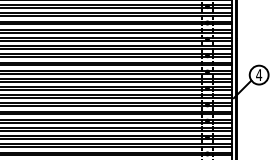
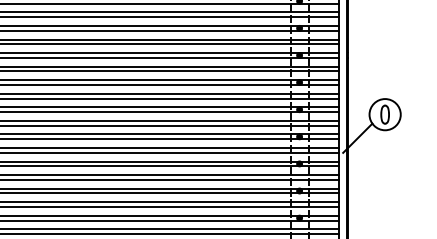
text: (259, 75) -> (385, 115), 4 -> 0

